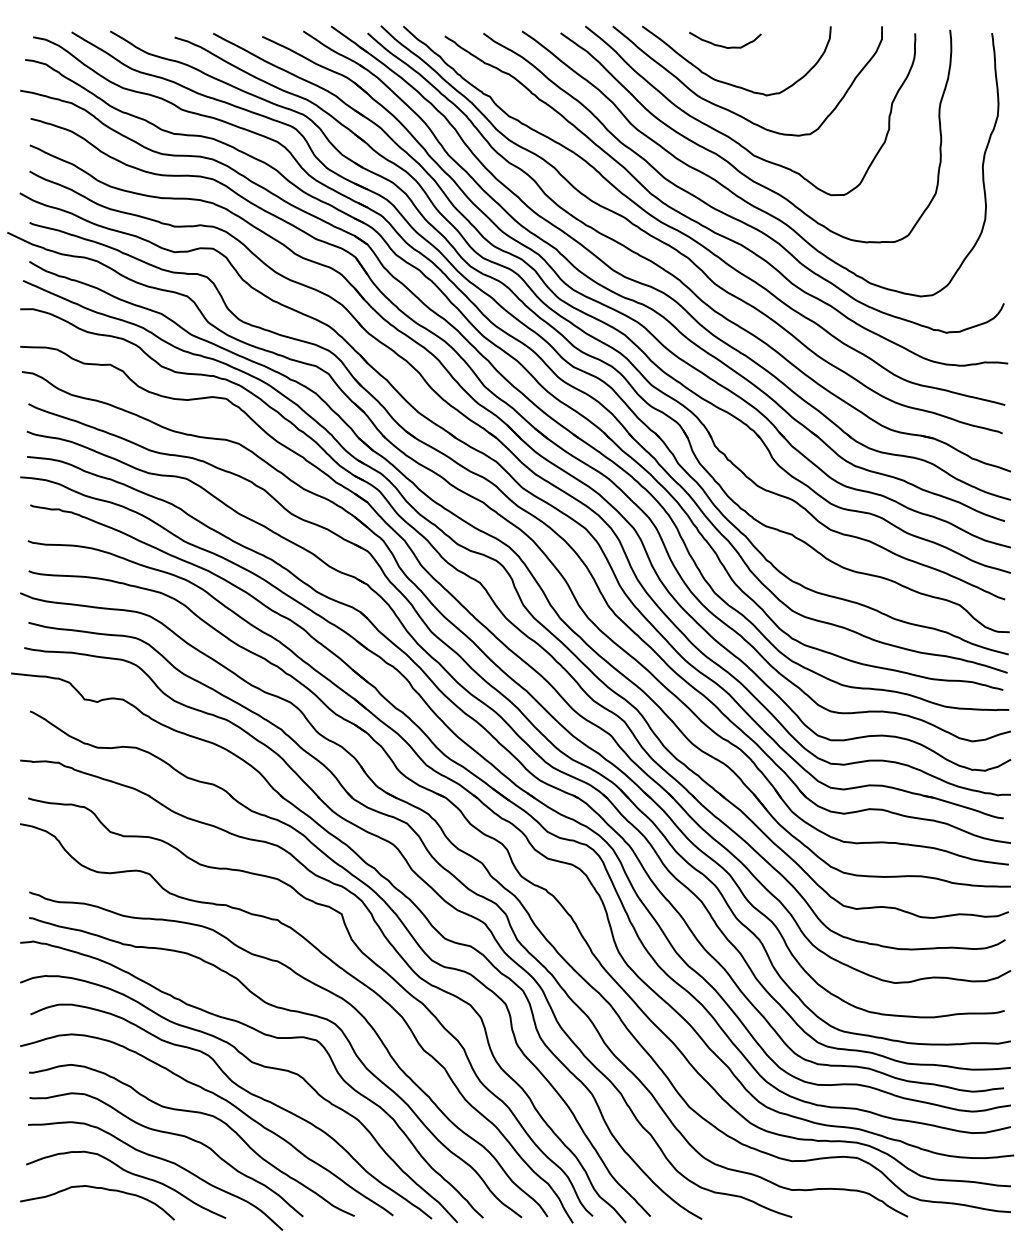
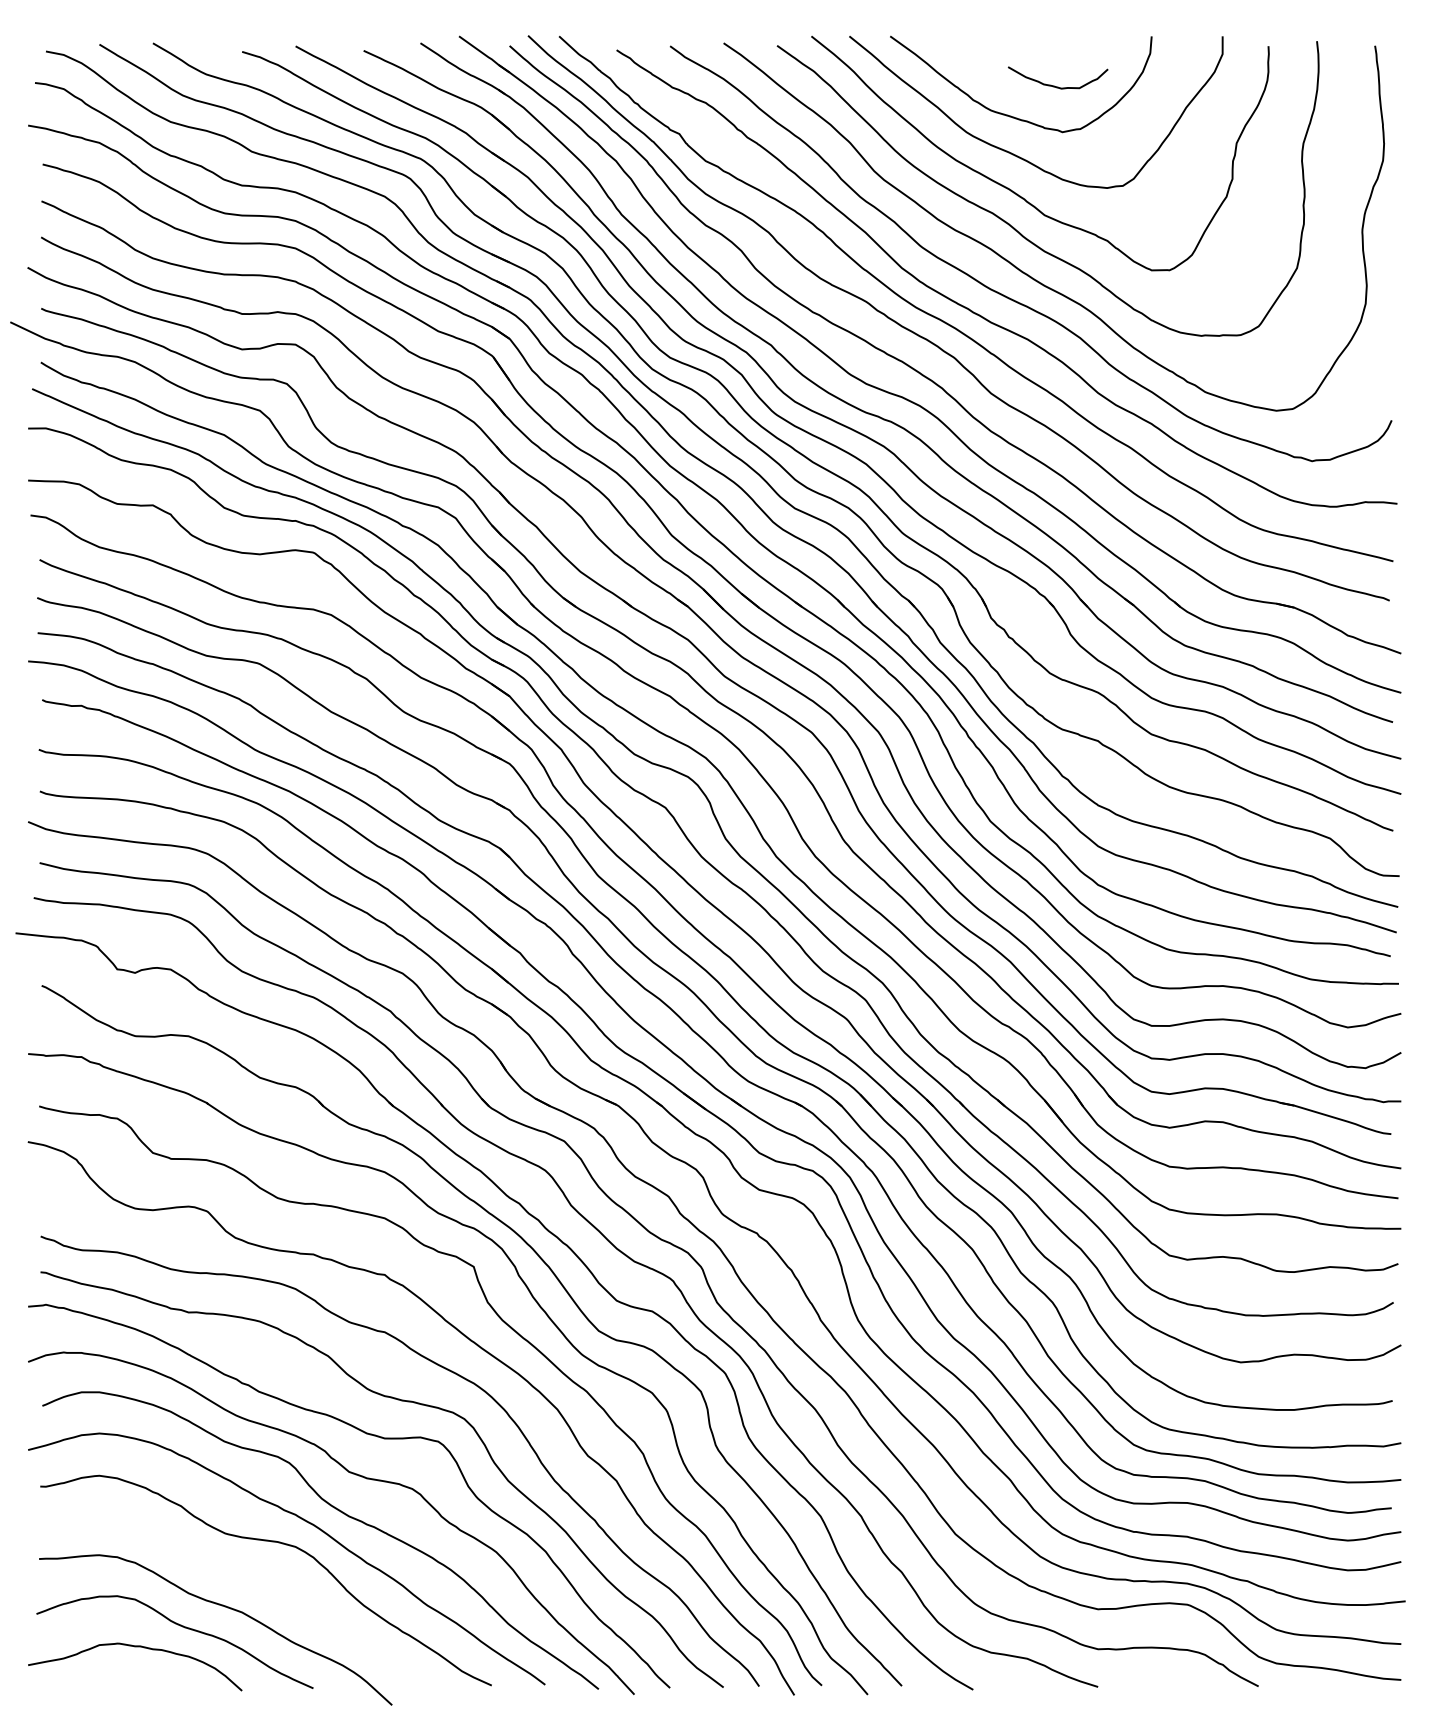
curve: (723, 45) -> (1055, 85), moved
curve: (170, 1134) -> (236, 1572), removed

